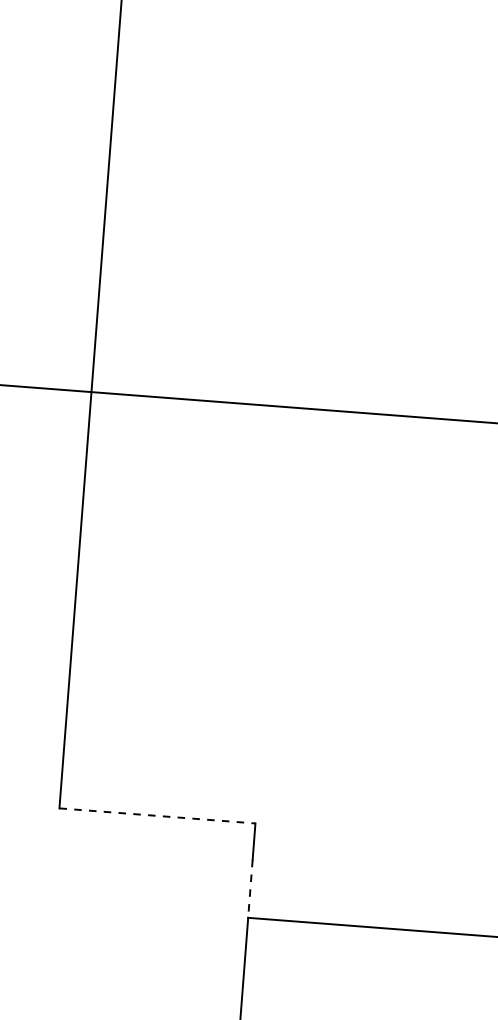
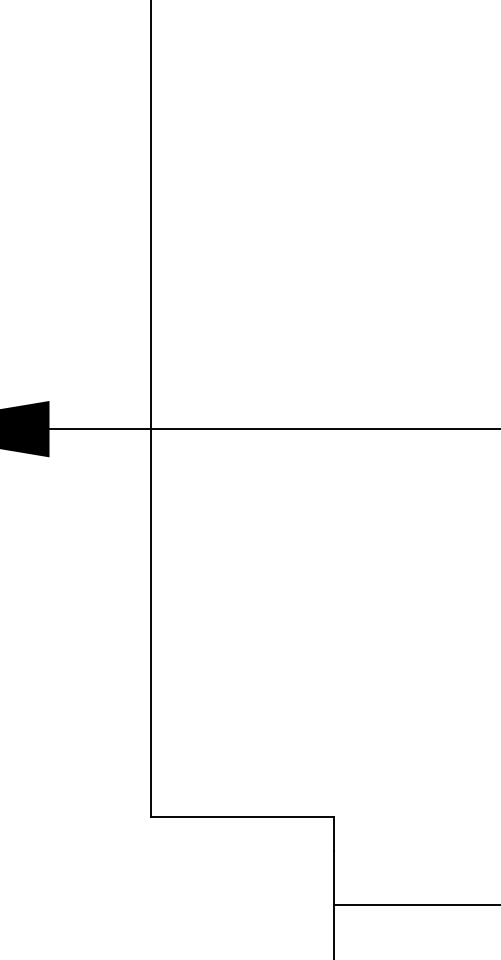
line: (157, 816) -> (242, 817), dashed -> solid
line: (250, 889) -> (333, 878), dashed -> solid

